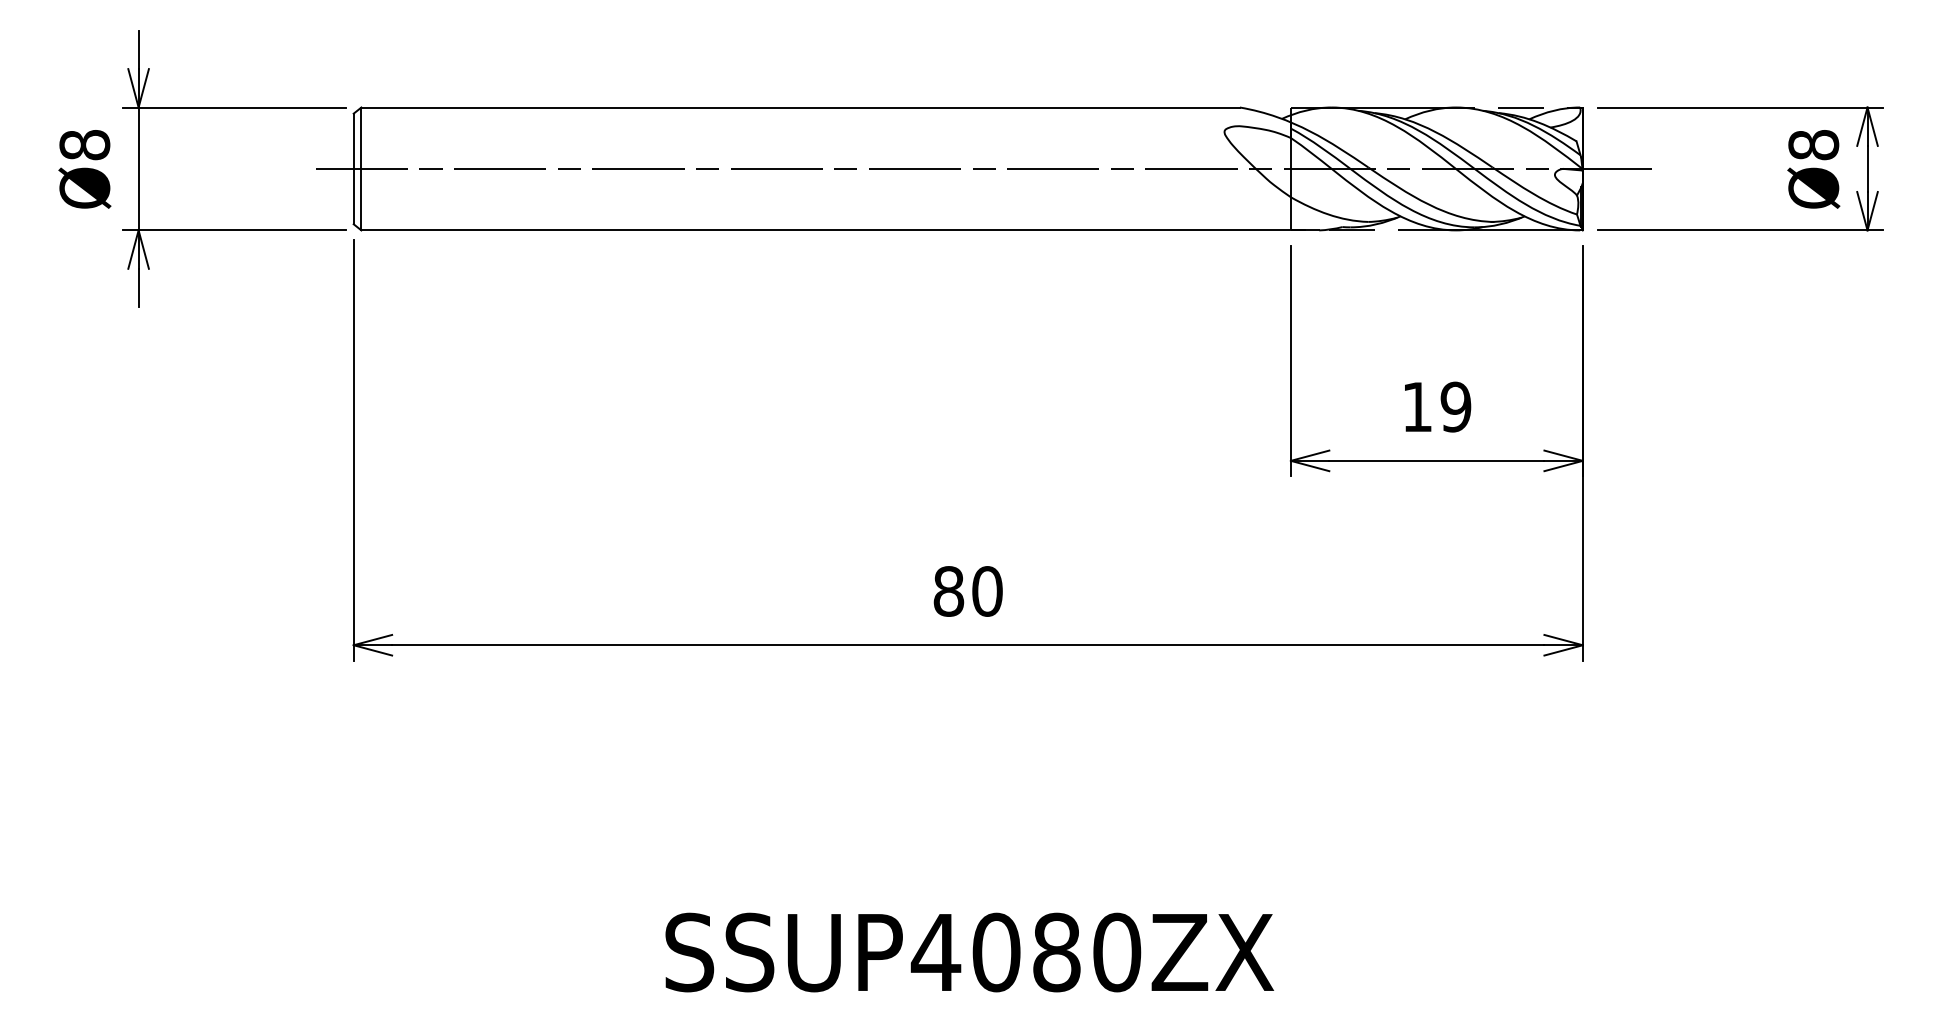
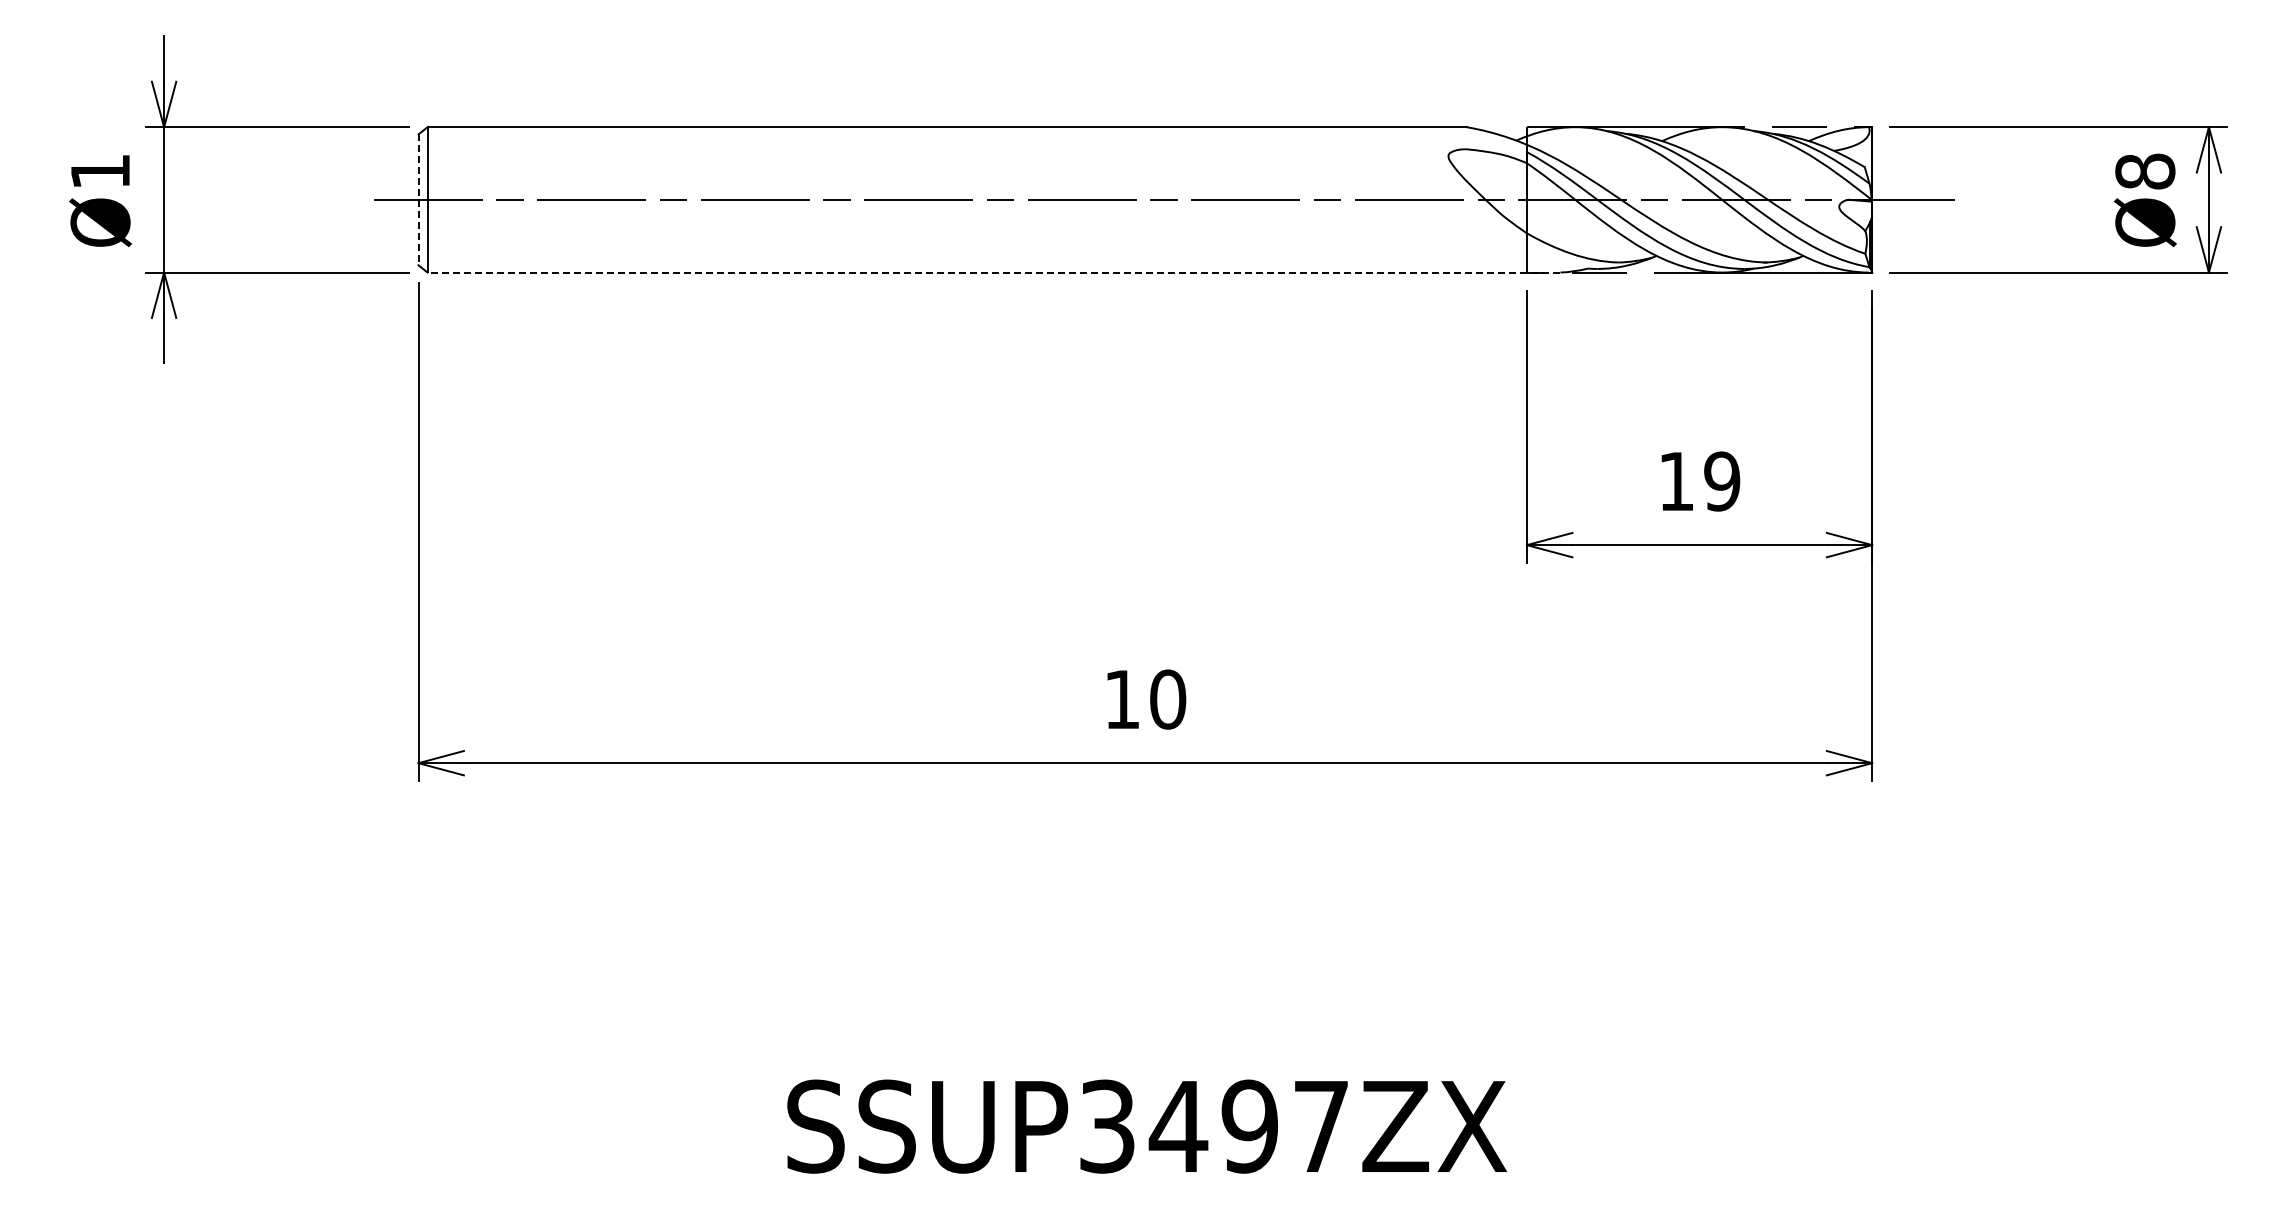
text: (84, 144) -> (100, 171), Ø8 -> Ø1
line: (353, 169) -> (418, 200), solid -> dashed
line: (839, 230) -> (993, 272), solid -> dashed
text: (948, 591) -> (1122, 699), 80 -> 10
text: (1025, 952) -> (1213, 1126), SSUP4080ZX -> SSUP3497ZX

